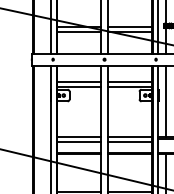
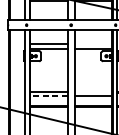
line: (129, 81) -> (92, 44), removed
line: (129, 136) -> (92, 91), removed
line: (79, 142) -> (49, 96), solid -> dashed

